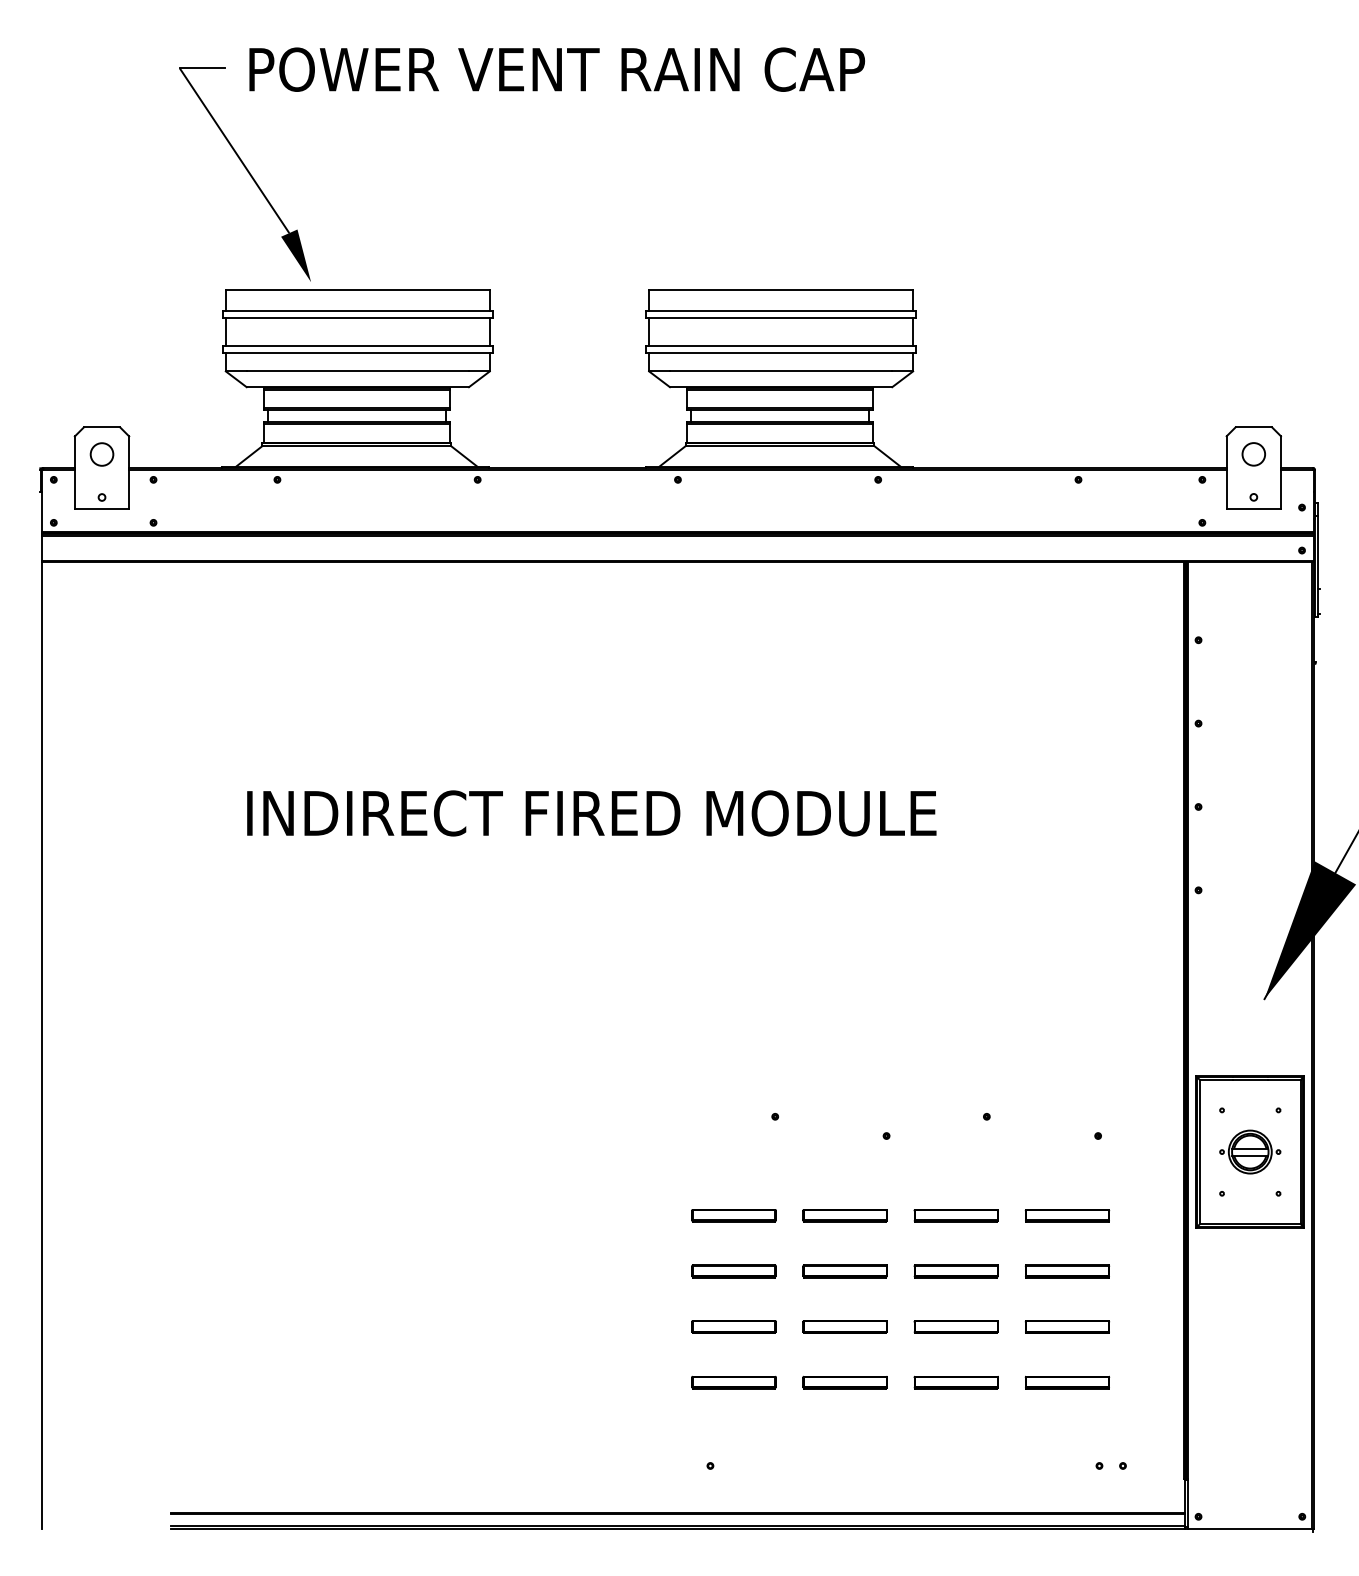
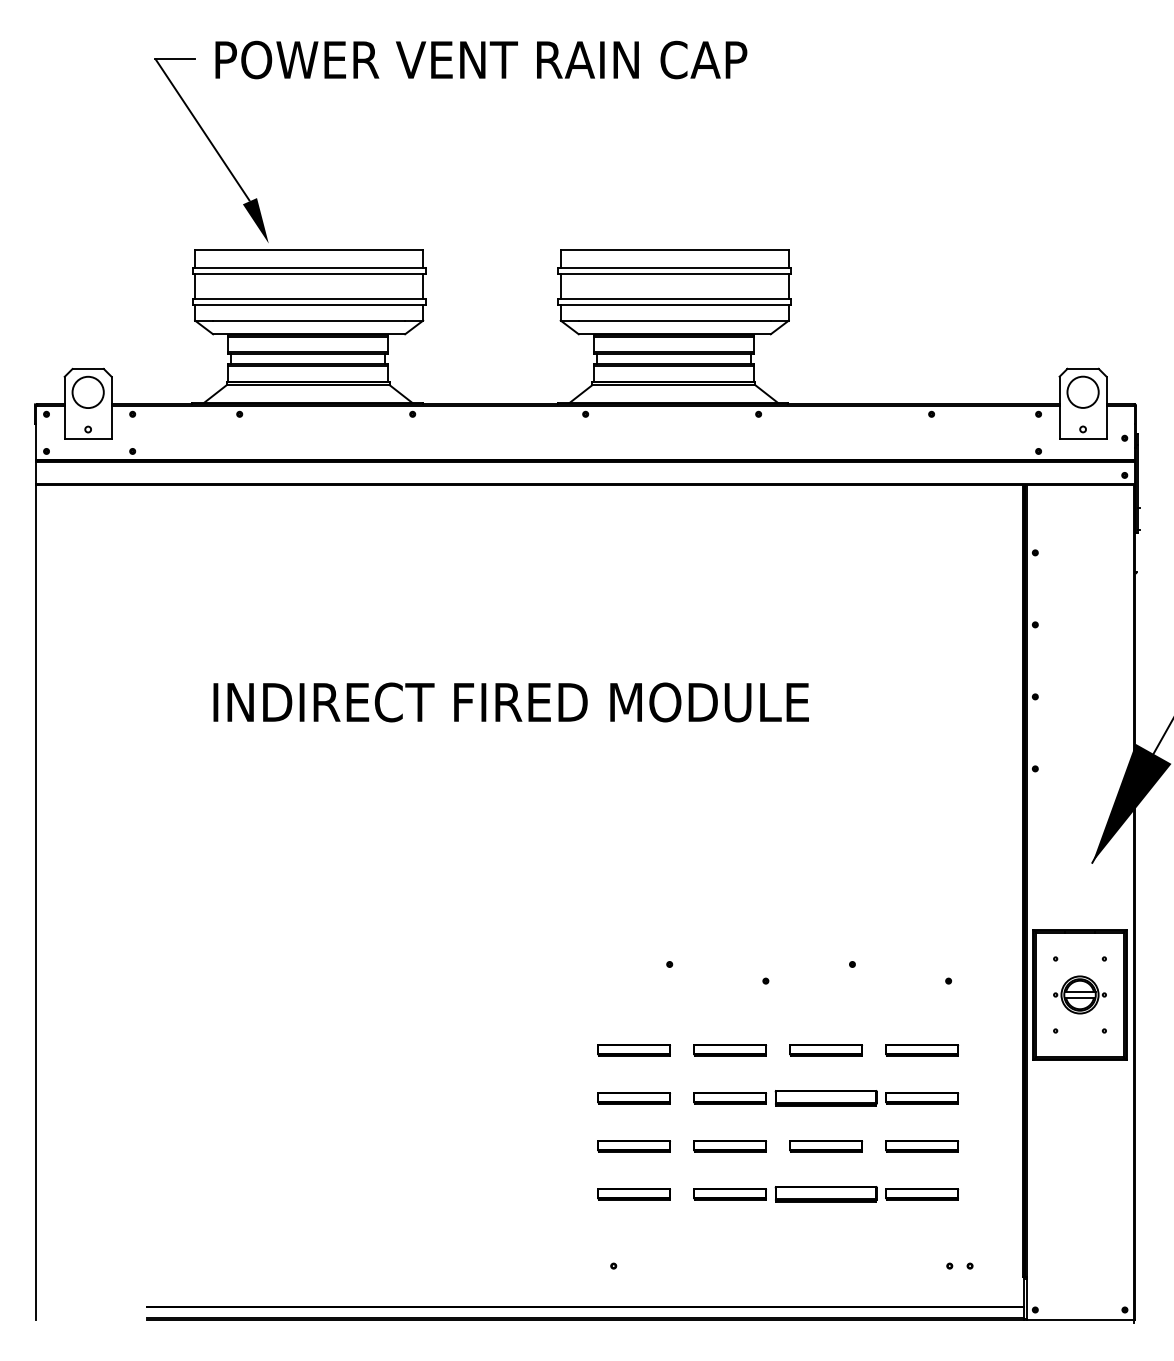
circle: (101, 454) -> (87, 392), size x1.6
circle: (1253, 454) -> (1082, 392), size x1.6
part: (955, 1271) -> (825, 1098), size x1.4
part: (955, 1383) -> (825, 1194), size x1.4

